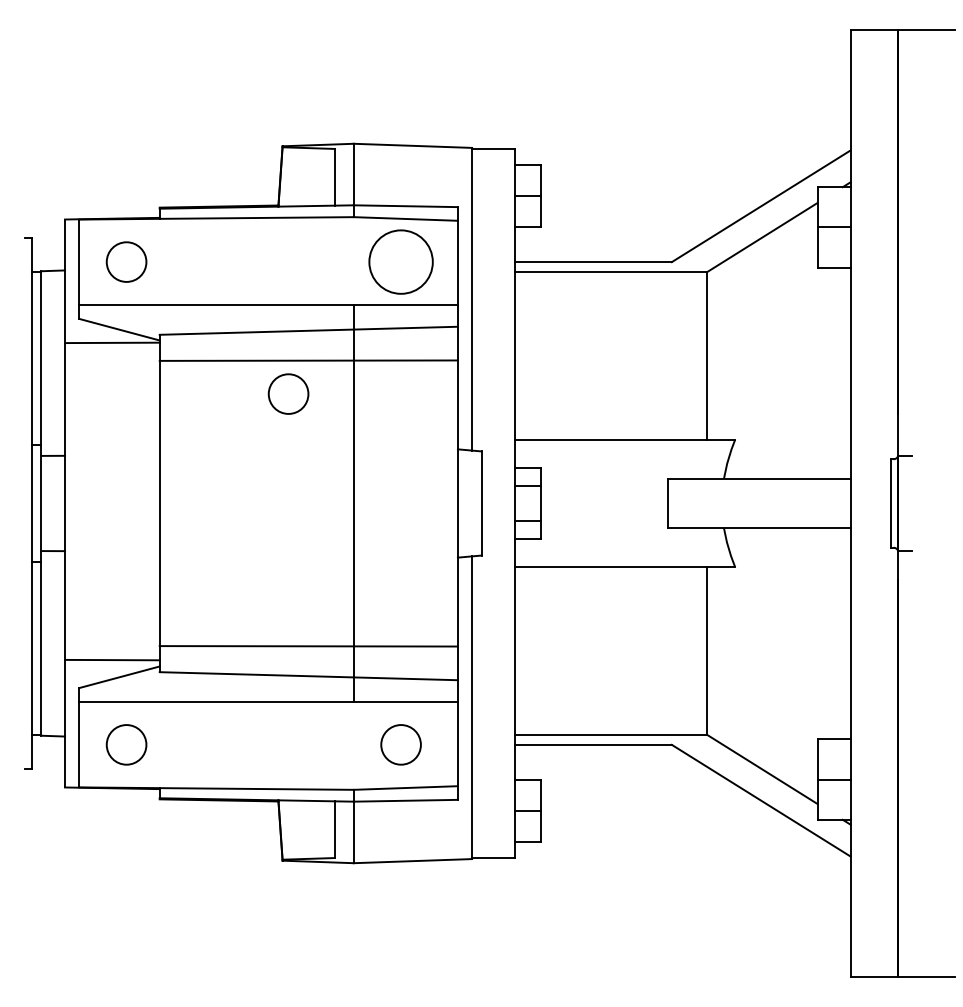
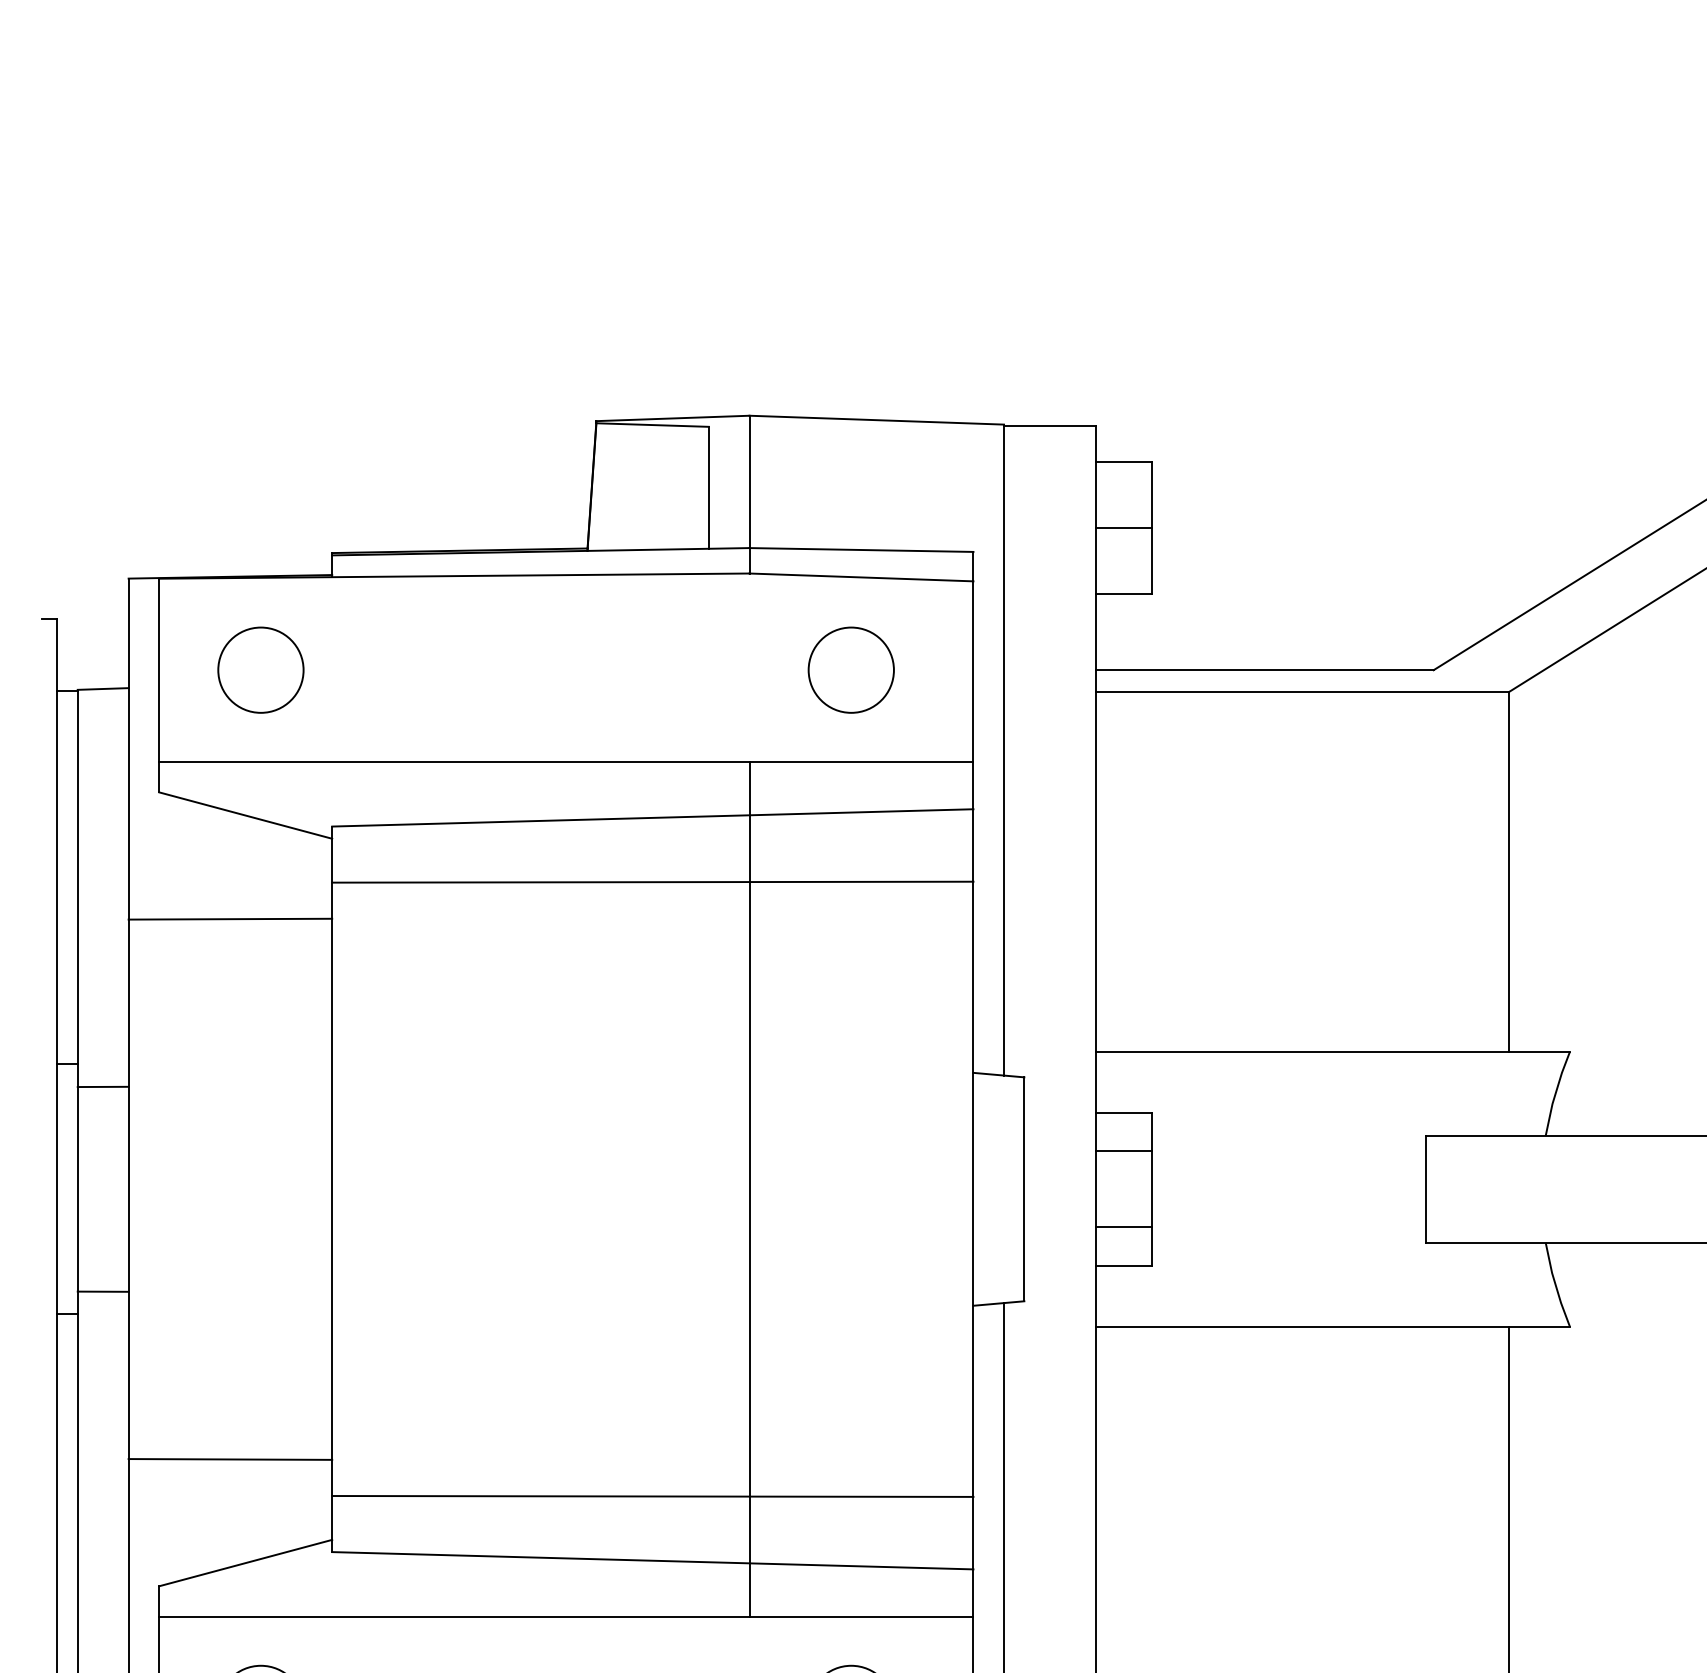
circle: (400, 261) -> (849, 668), size x0.62
line: (112, 342) -> (230, 918), moved
circle: (288, 393) -> (609, 952), removed
line: (112, 659) -> (230, 1458), moved

